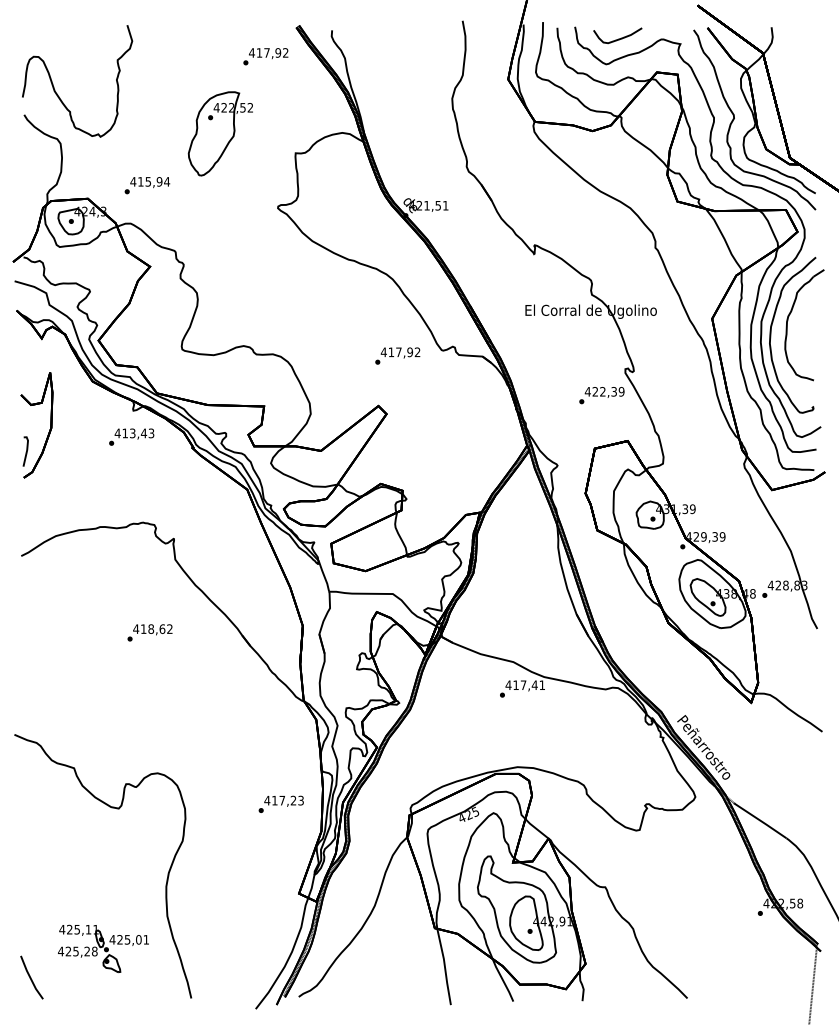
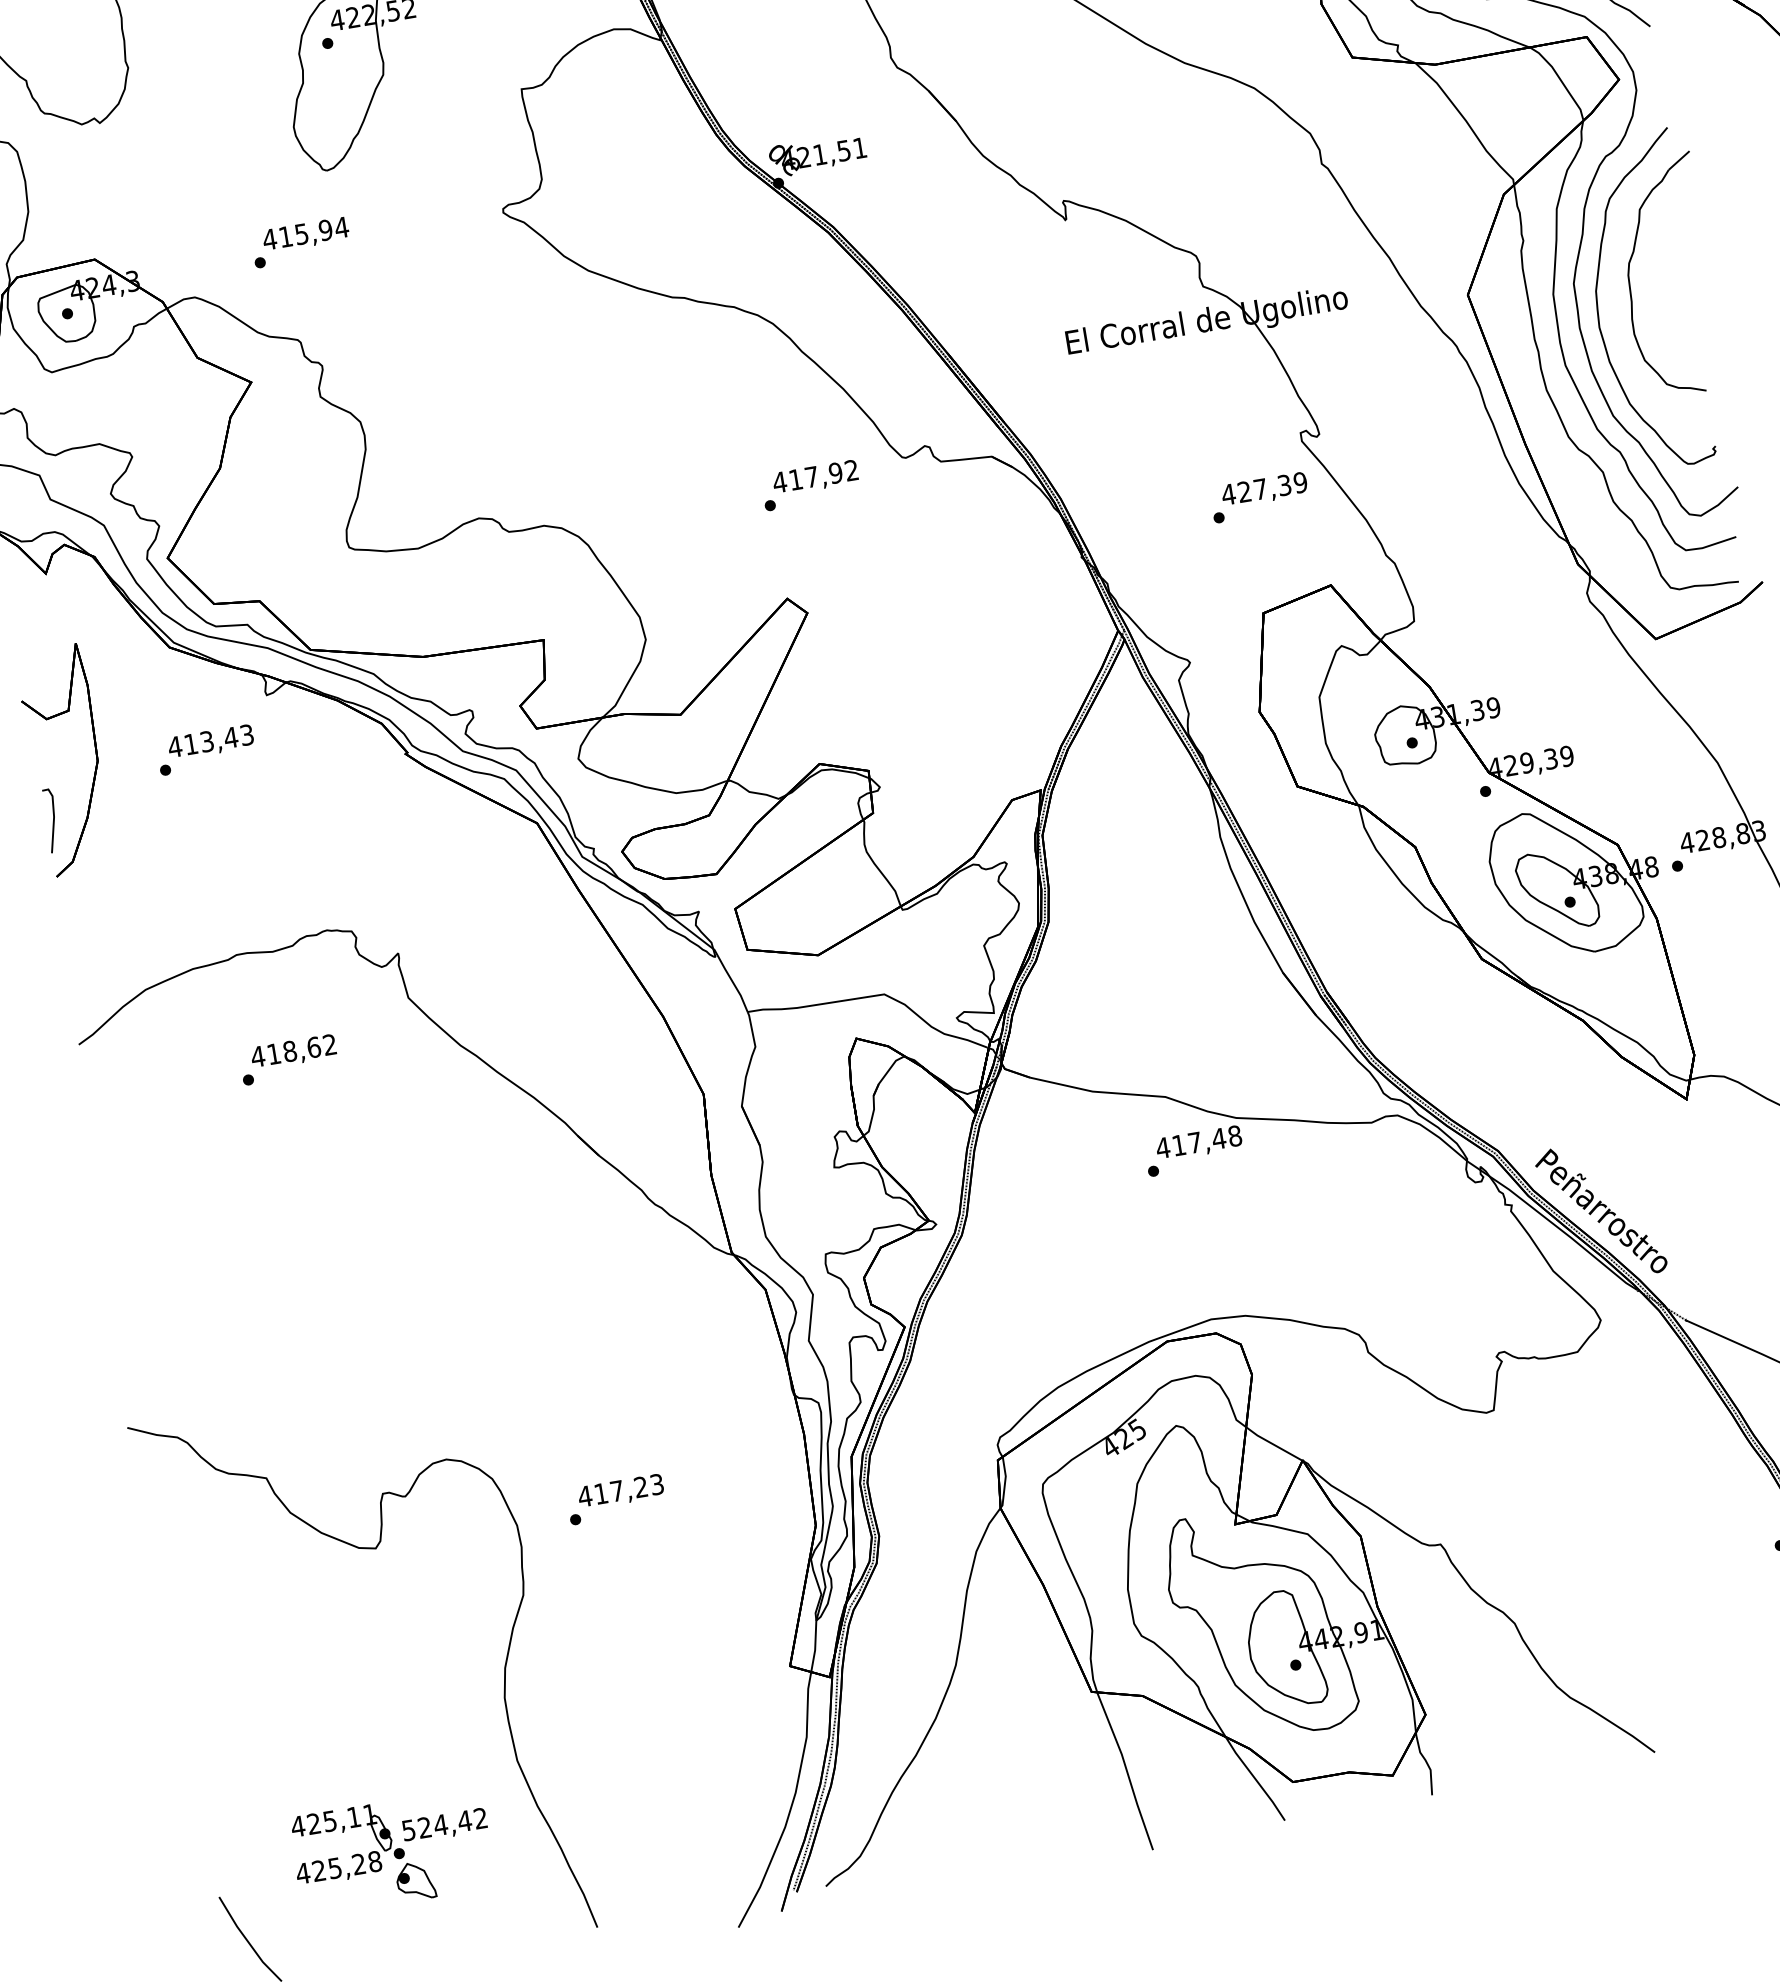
text: (147, 185) -> (301, 242), moved
text: (602, 391) -> (1259, 488), 422,39 -> 427,39
text: (131, 436) -> (205, 748), moved
text: (149, 632) -> (287, 1059), moved
text: (542, 685) -> (1235, 1136), 417,41 -> 417,48
text: (280, 803) -> (614, 1497), moved
text: (128, 939) -> (442, 1824), 425,01 -> 524,42

